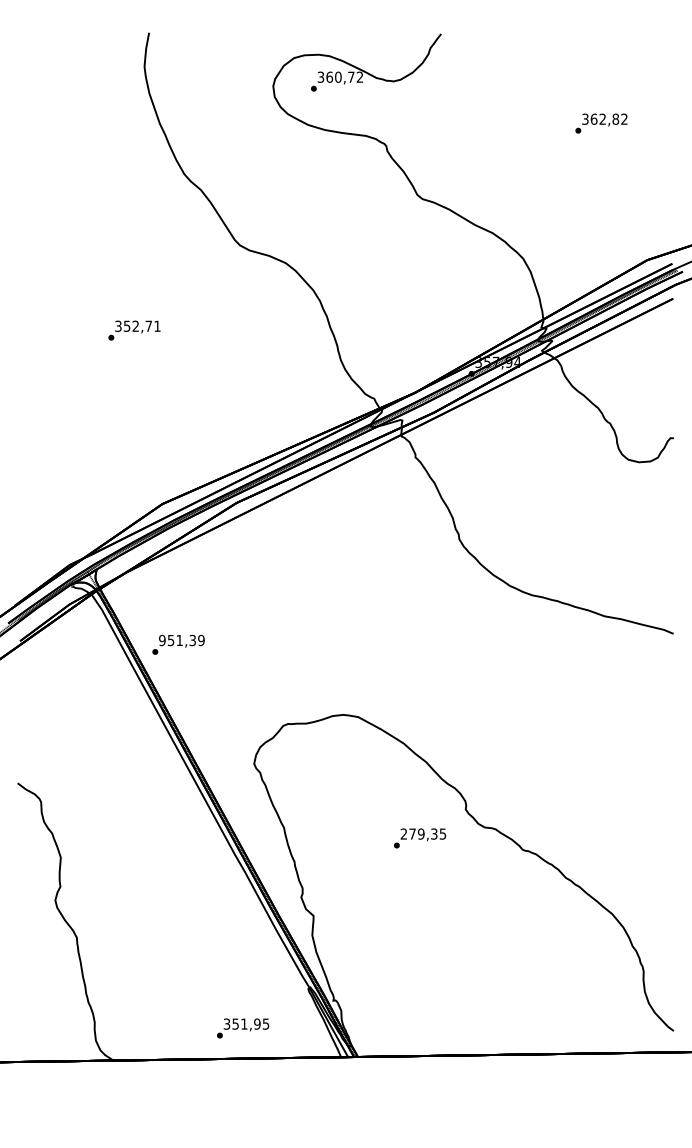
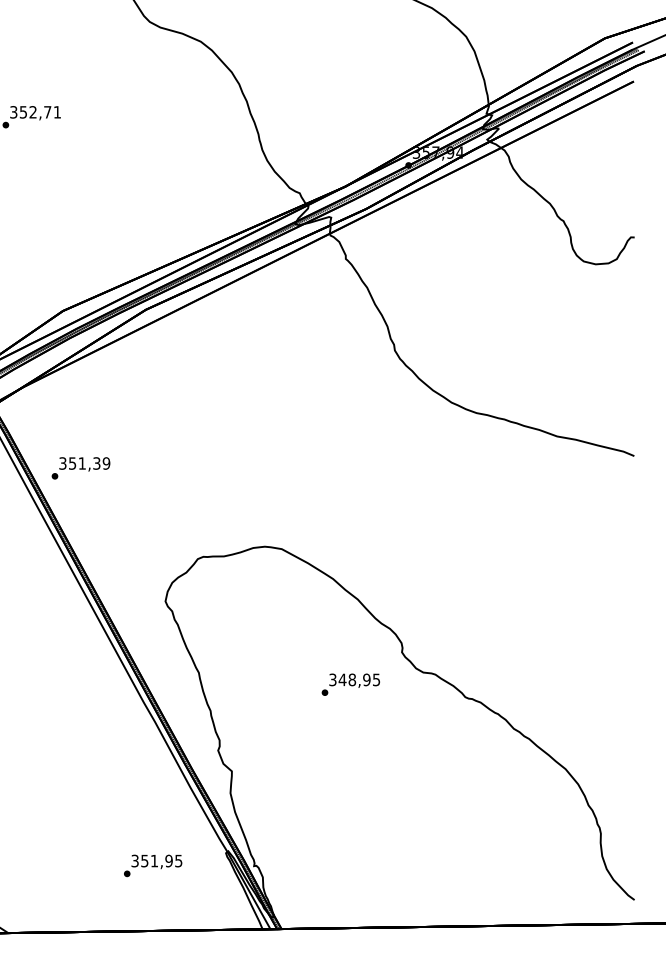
text: (162, 640) -> (63, 463), 951,39 -> 351,39
text: (418, 833) -> (349, 679), 279,35 -> 348,95
text: (243, 1028) -> (153, 865), moved

